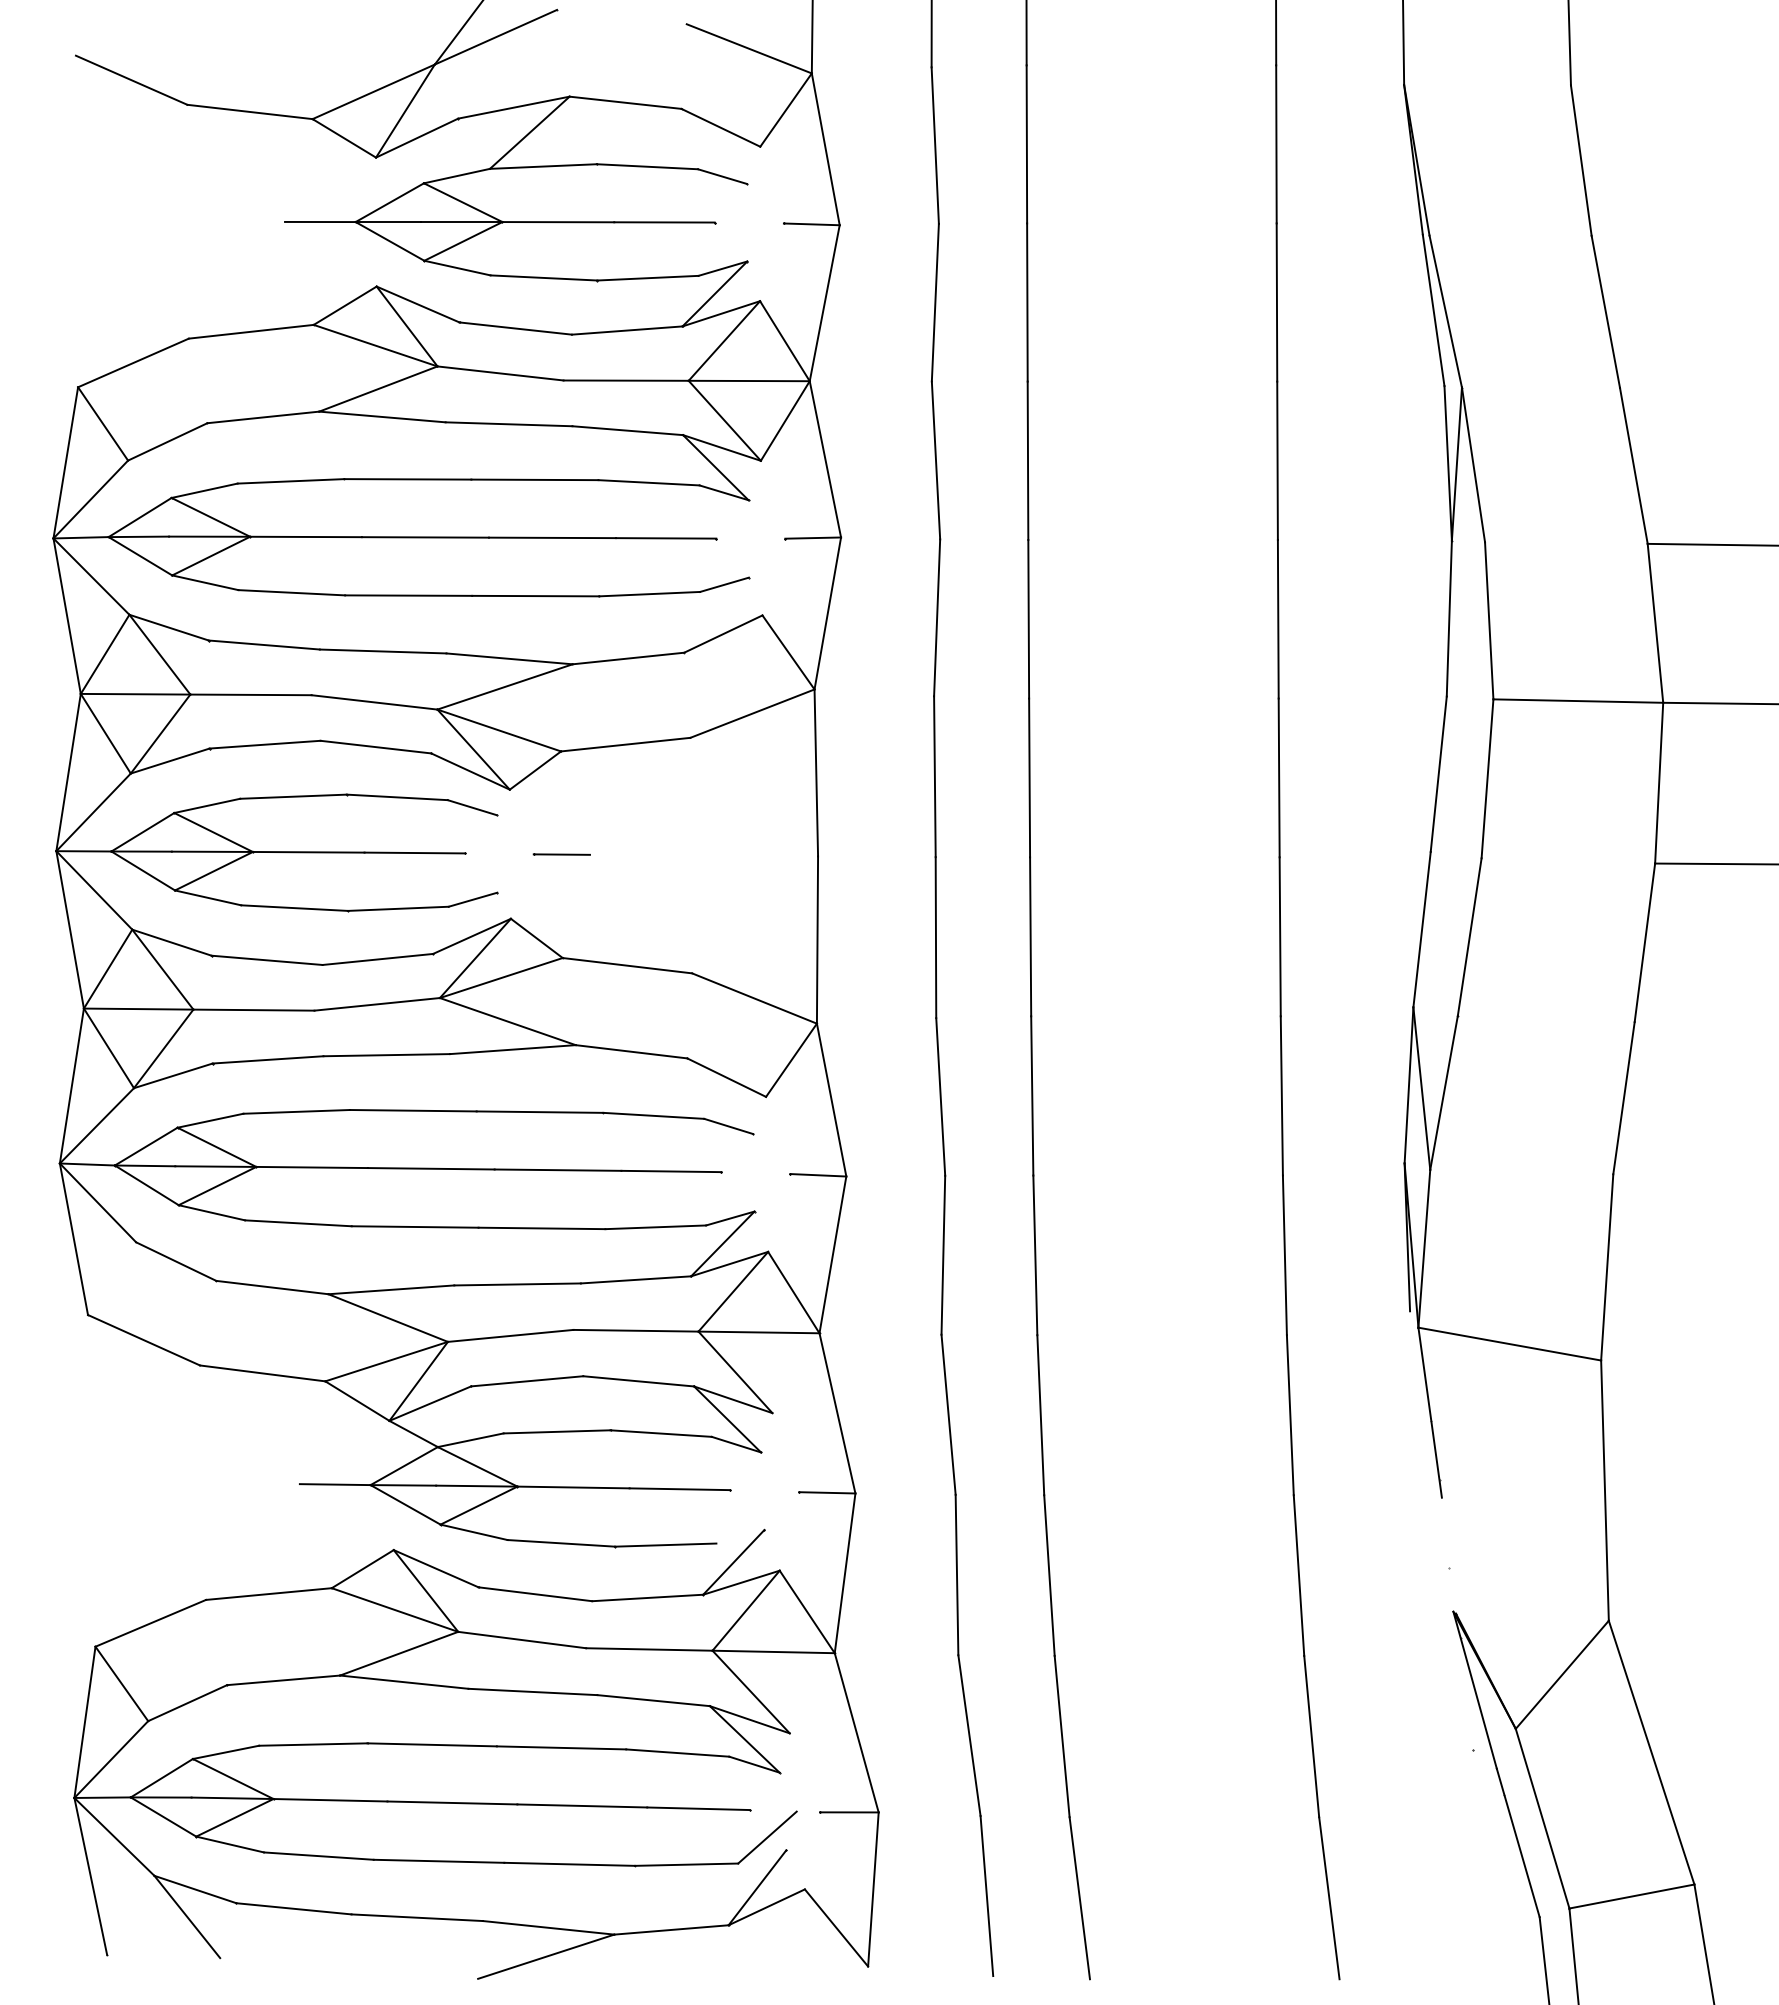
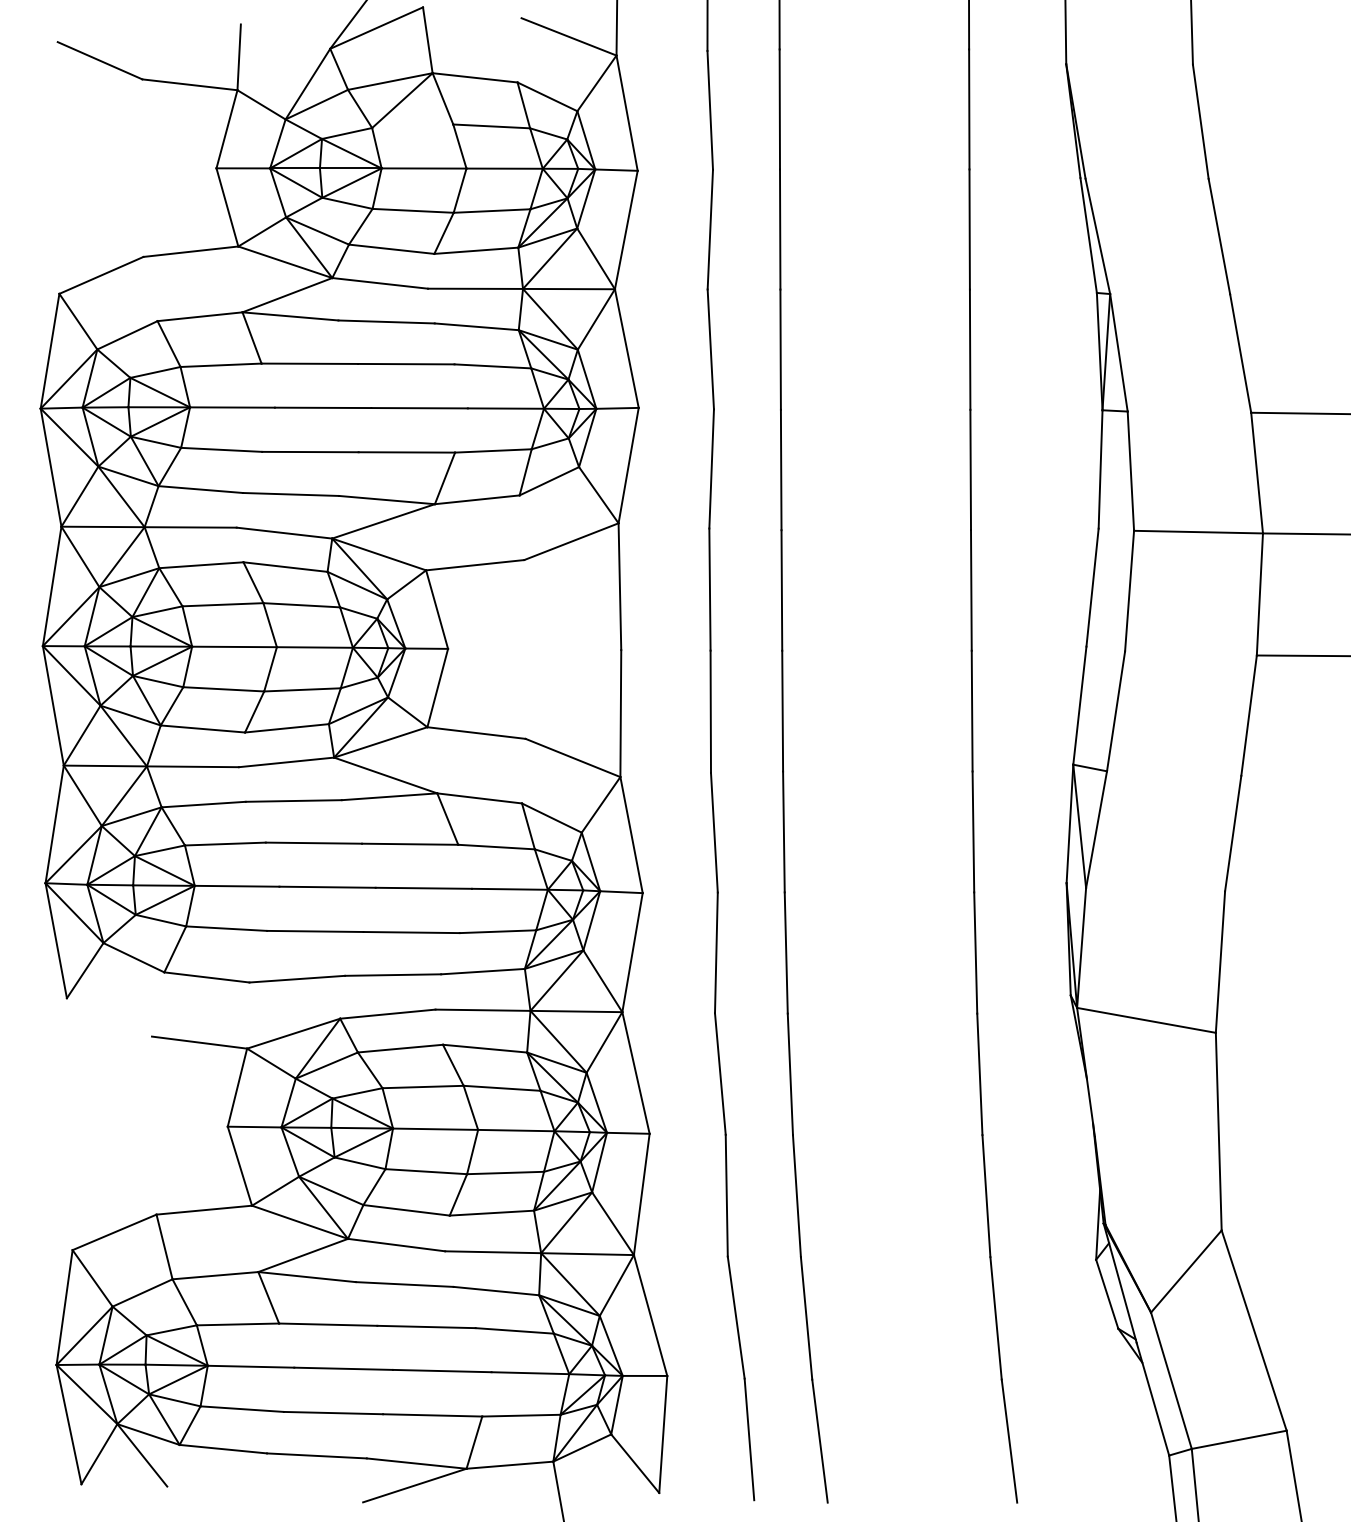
line: (373, 91) -> (283, 69), removed
line: (543, 166) -> (412, 126), removed
line: (387, 1317) -> (294, 1000), removed
line: (144, 1339) -> (109, 1016), removed

